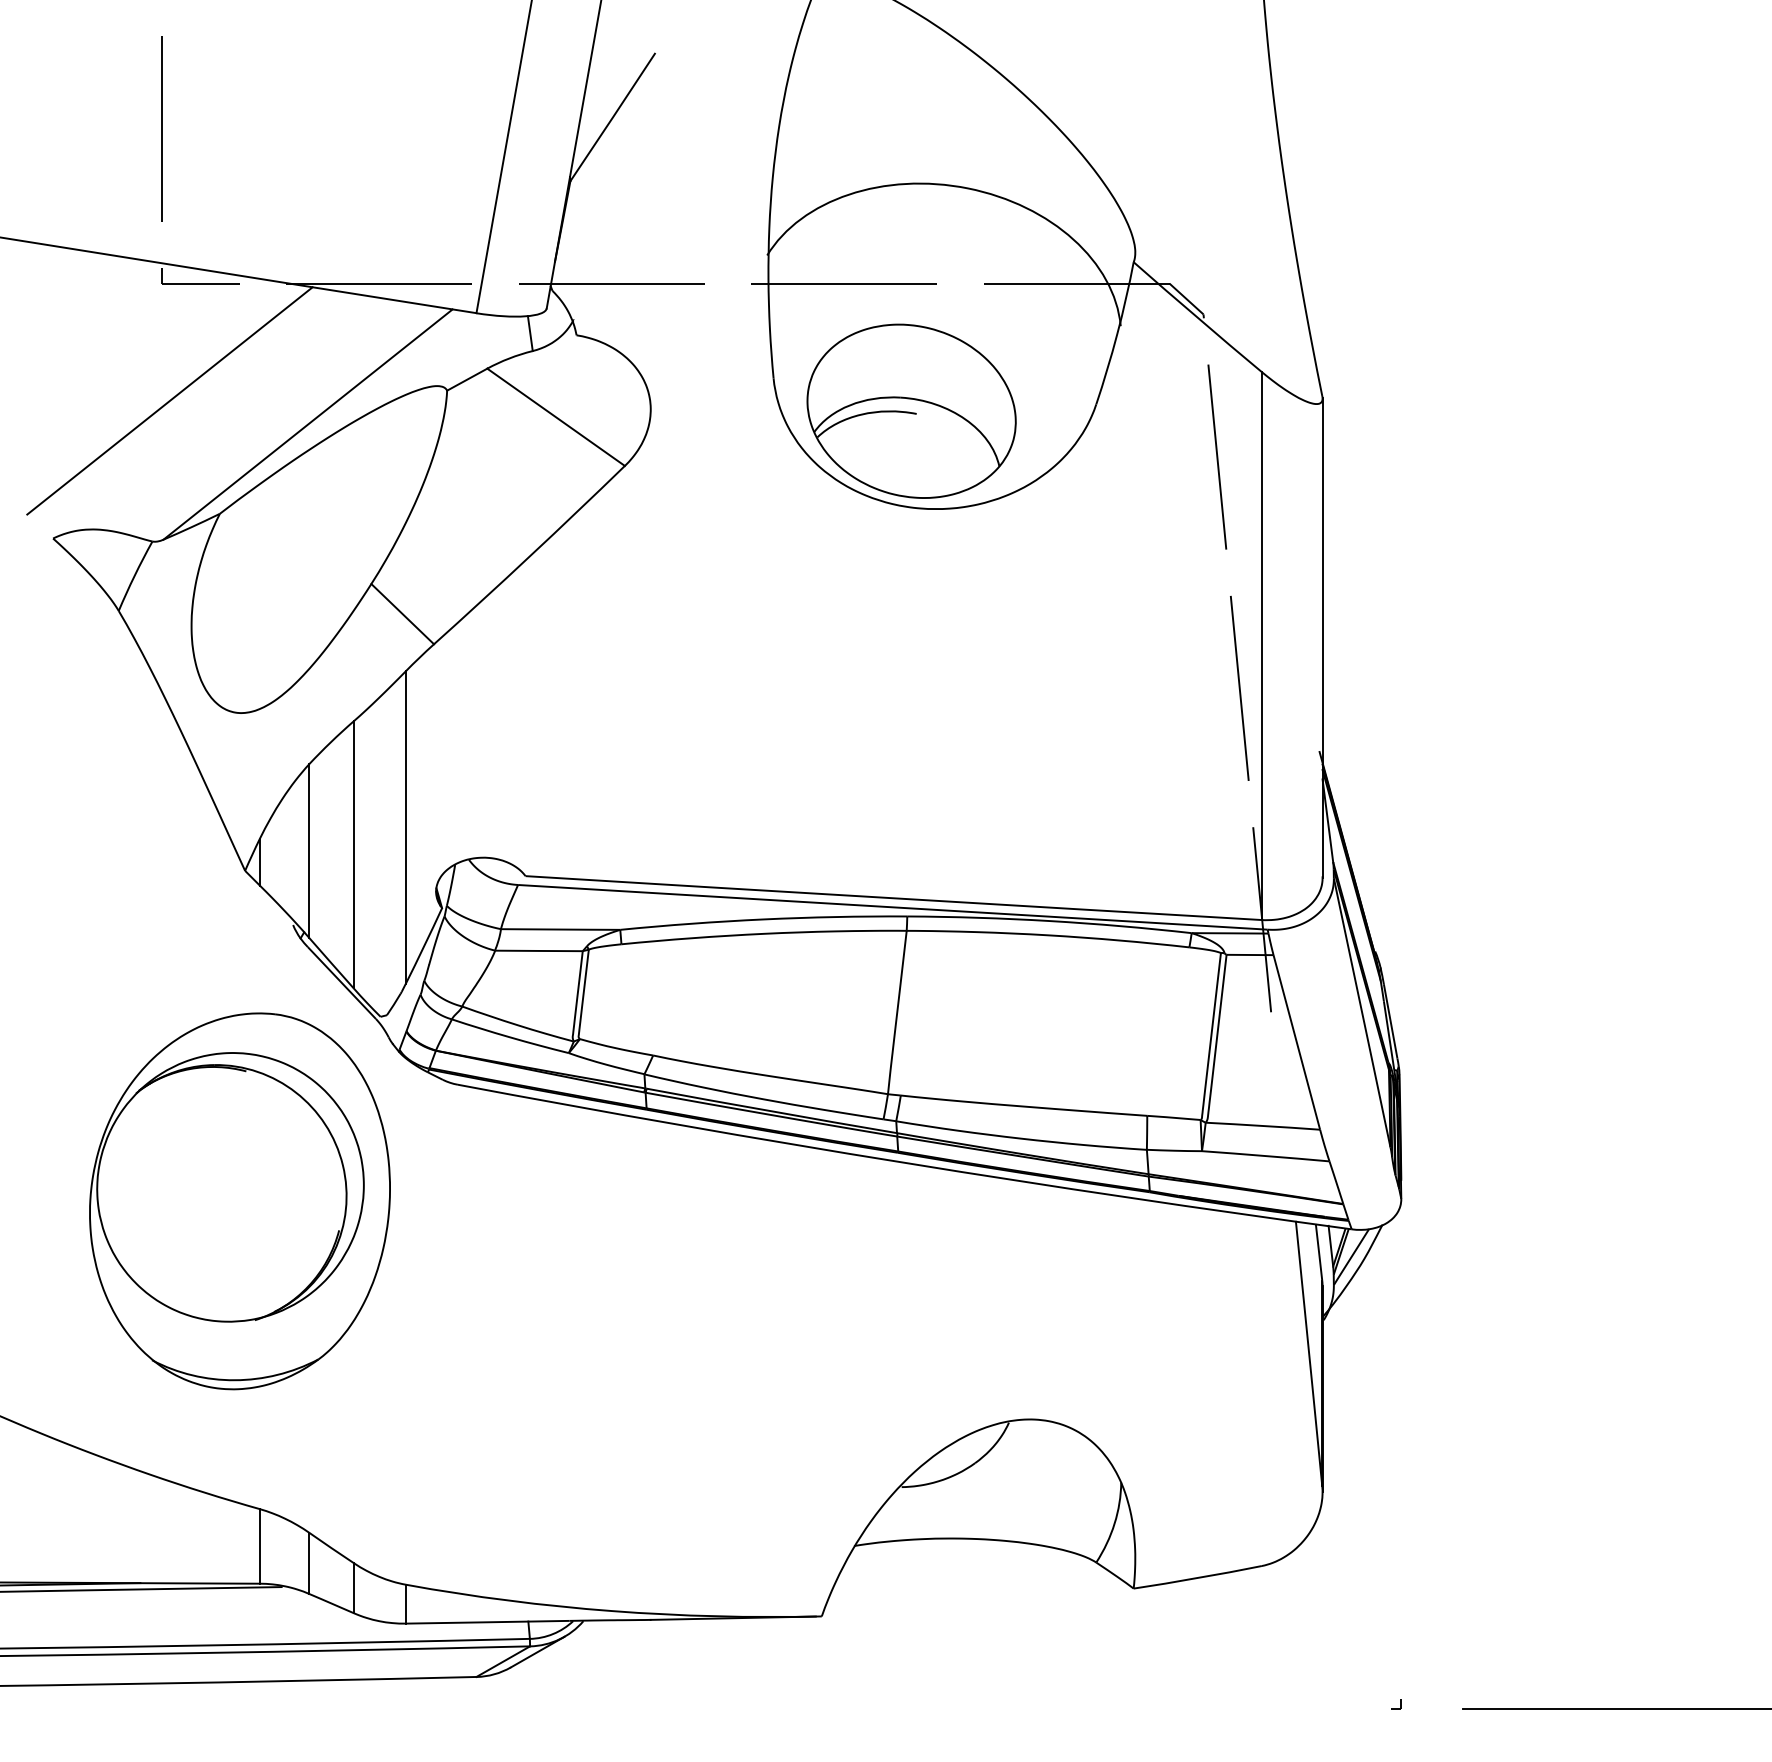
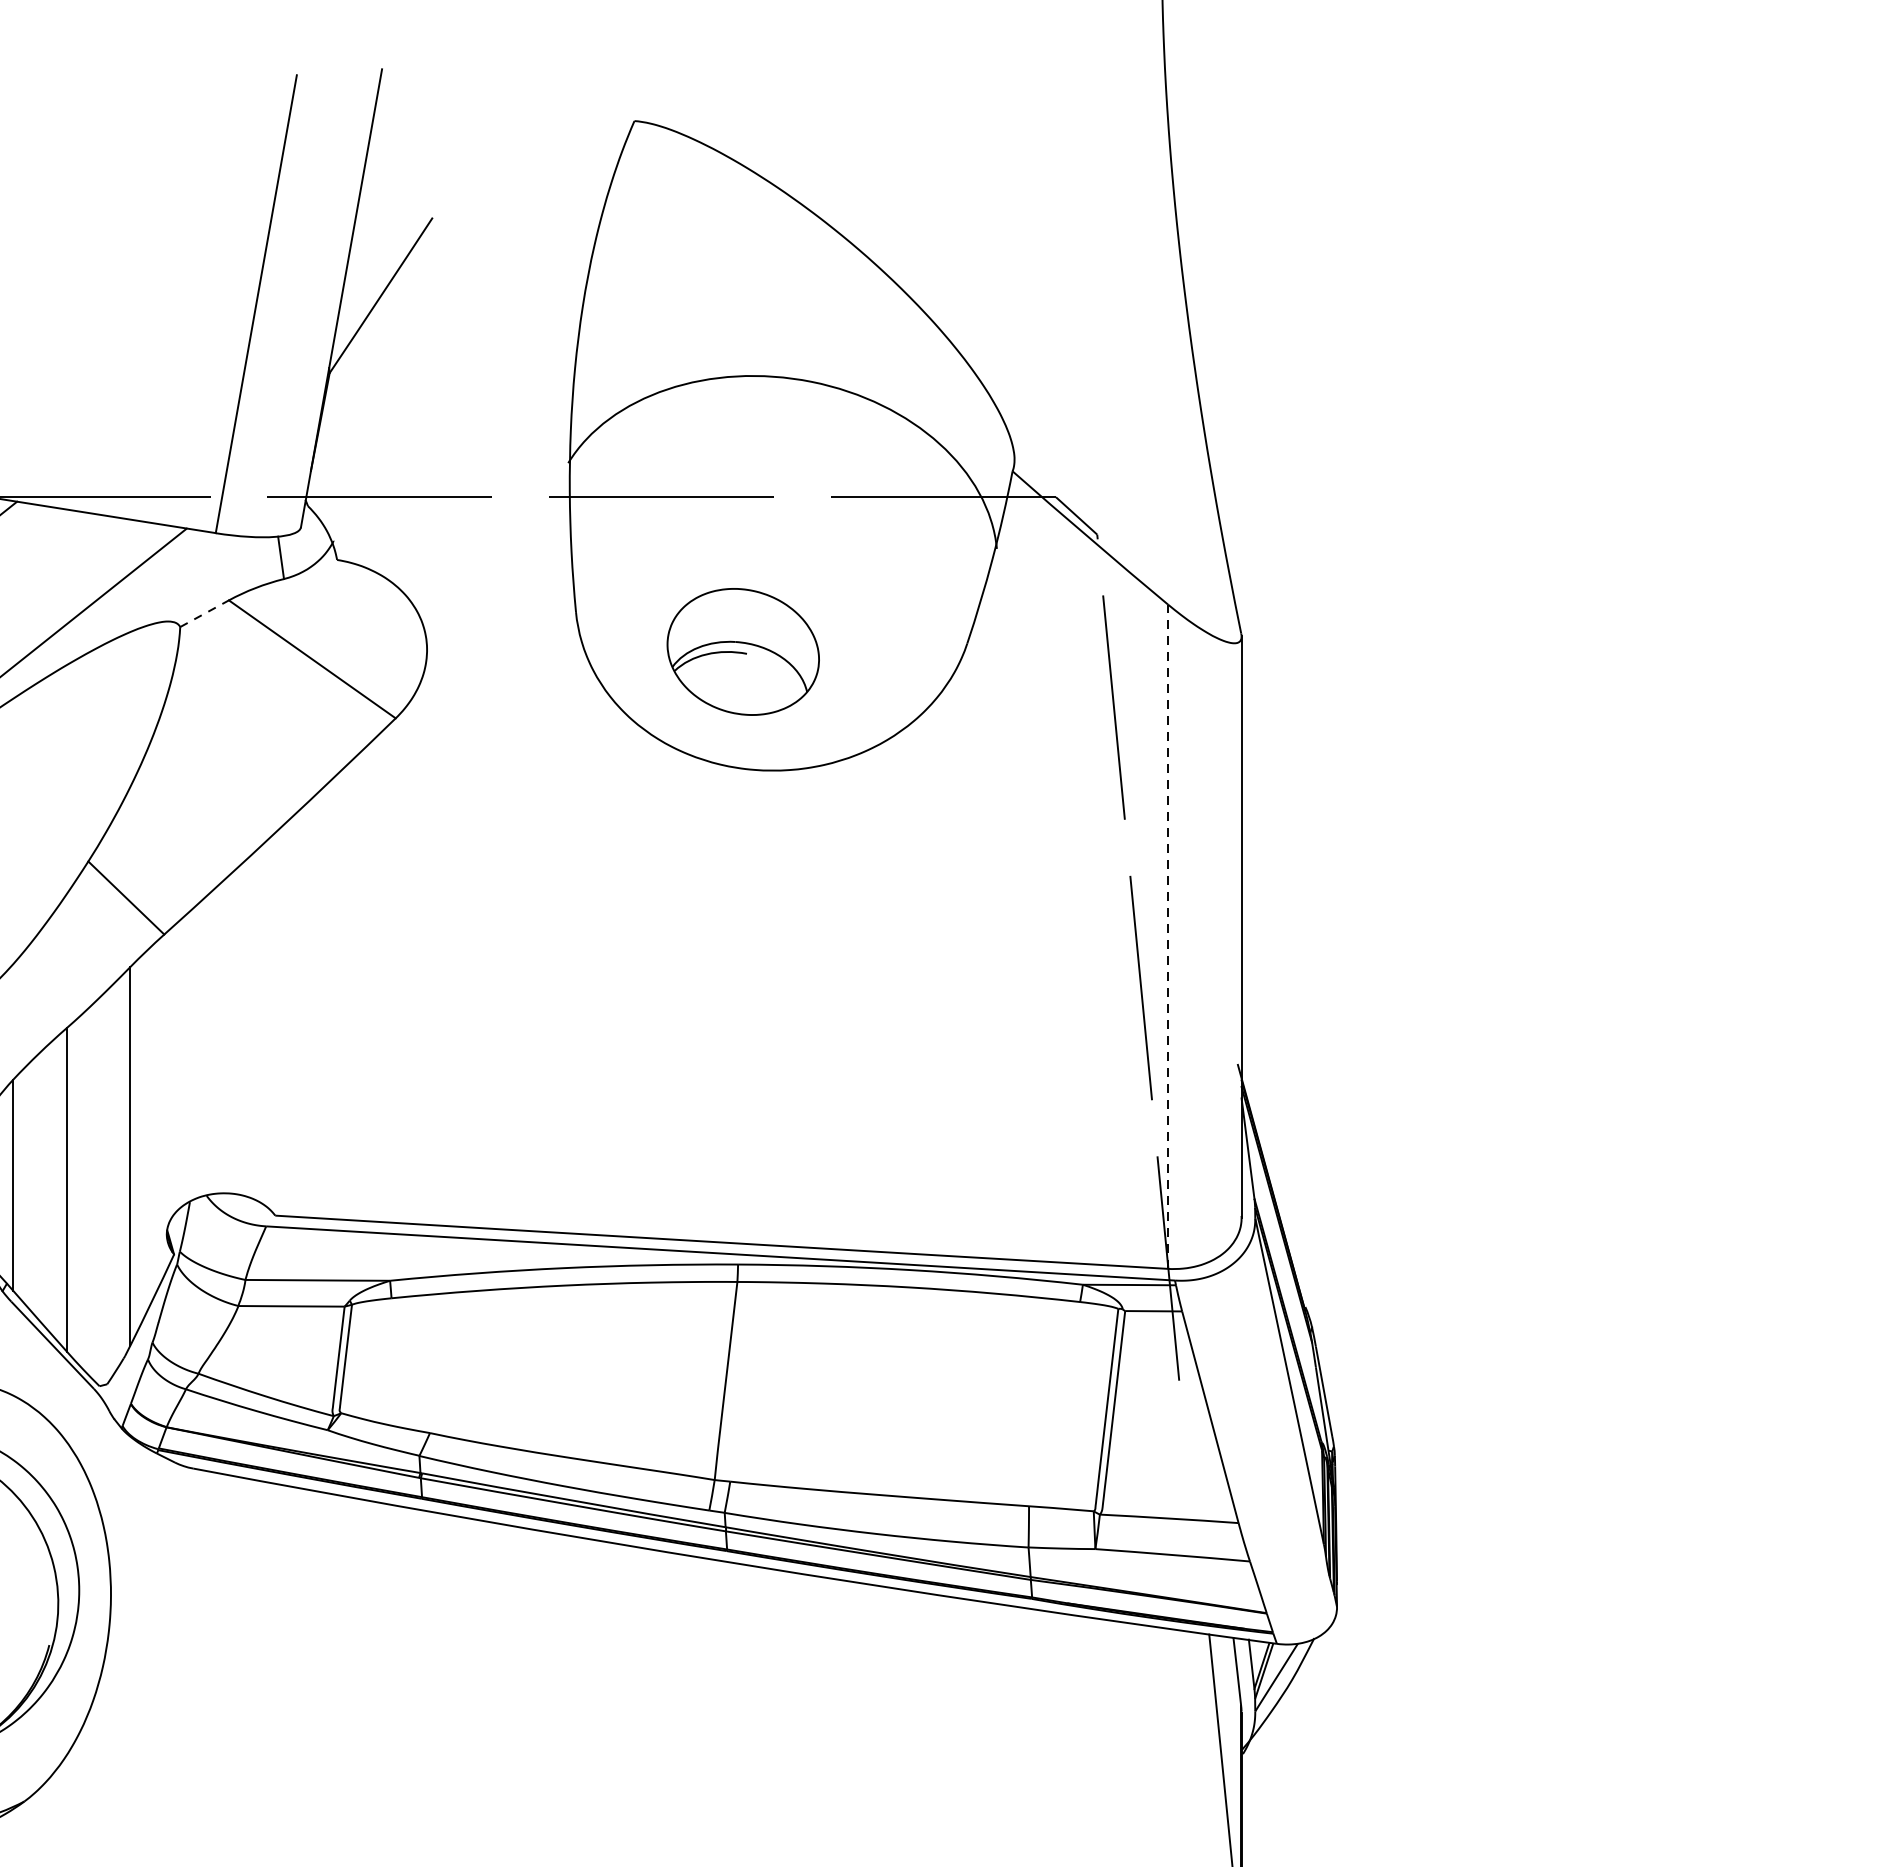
line: (467, 379) -> (204, 613), solid -> dashed
part: (911, 410) -> (743, 651), size x0.6
line: (1261, 646) -> (1167, 937), solid -> dashed

